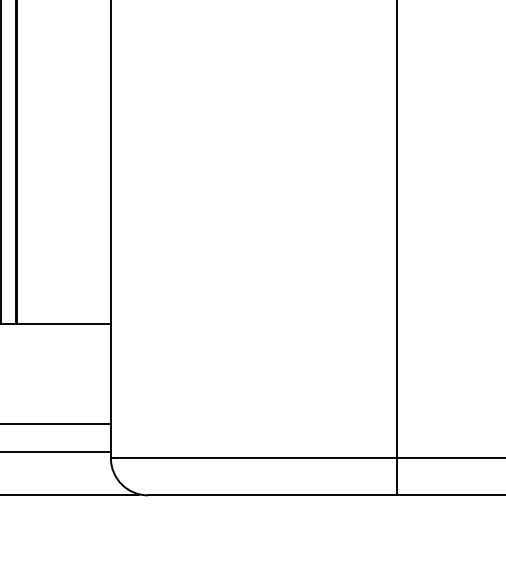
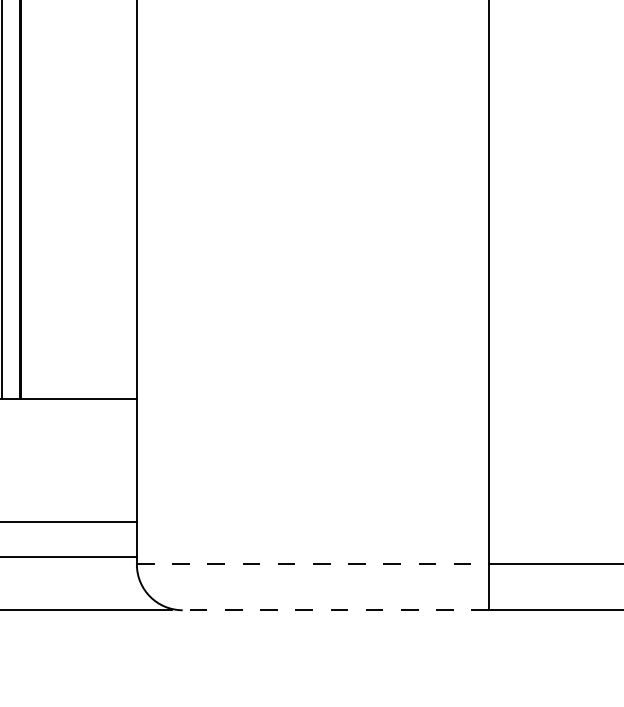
line: (253, 458) -> (312, 564), solid -> dashed
line: (271, 495) -> (334, 610), solid -> dashed

